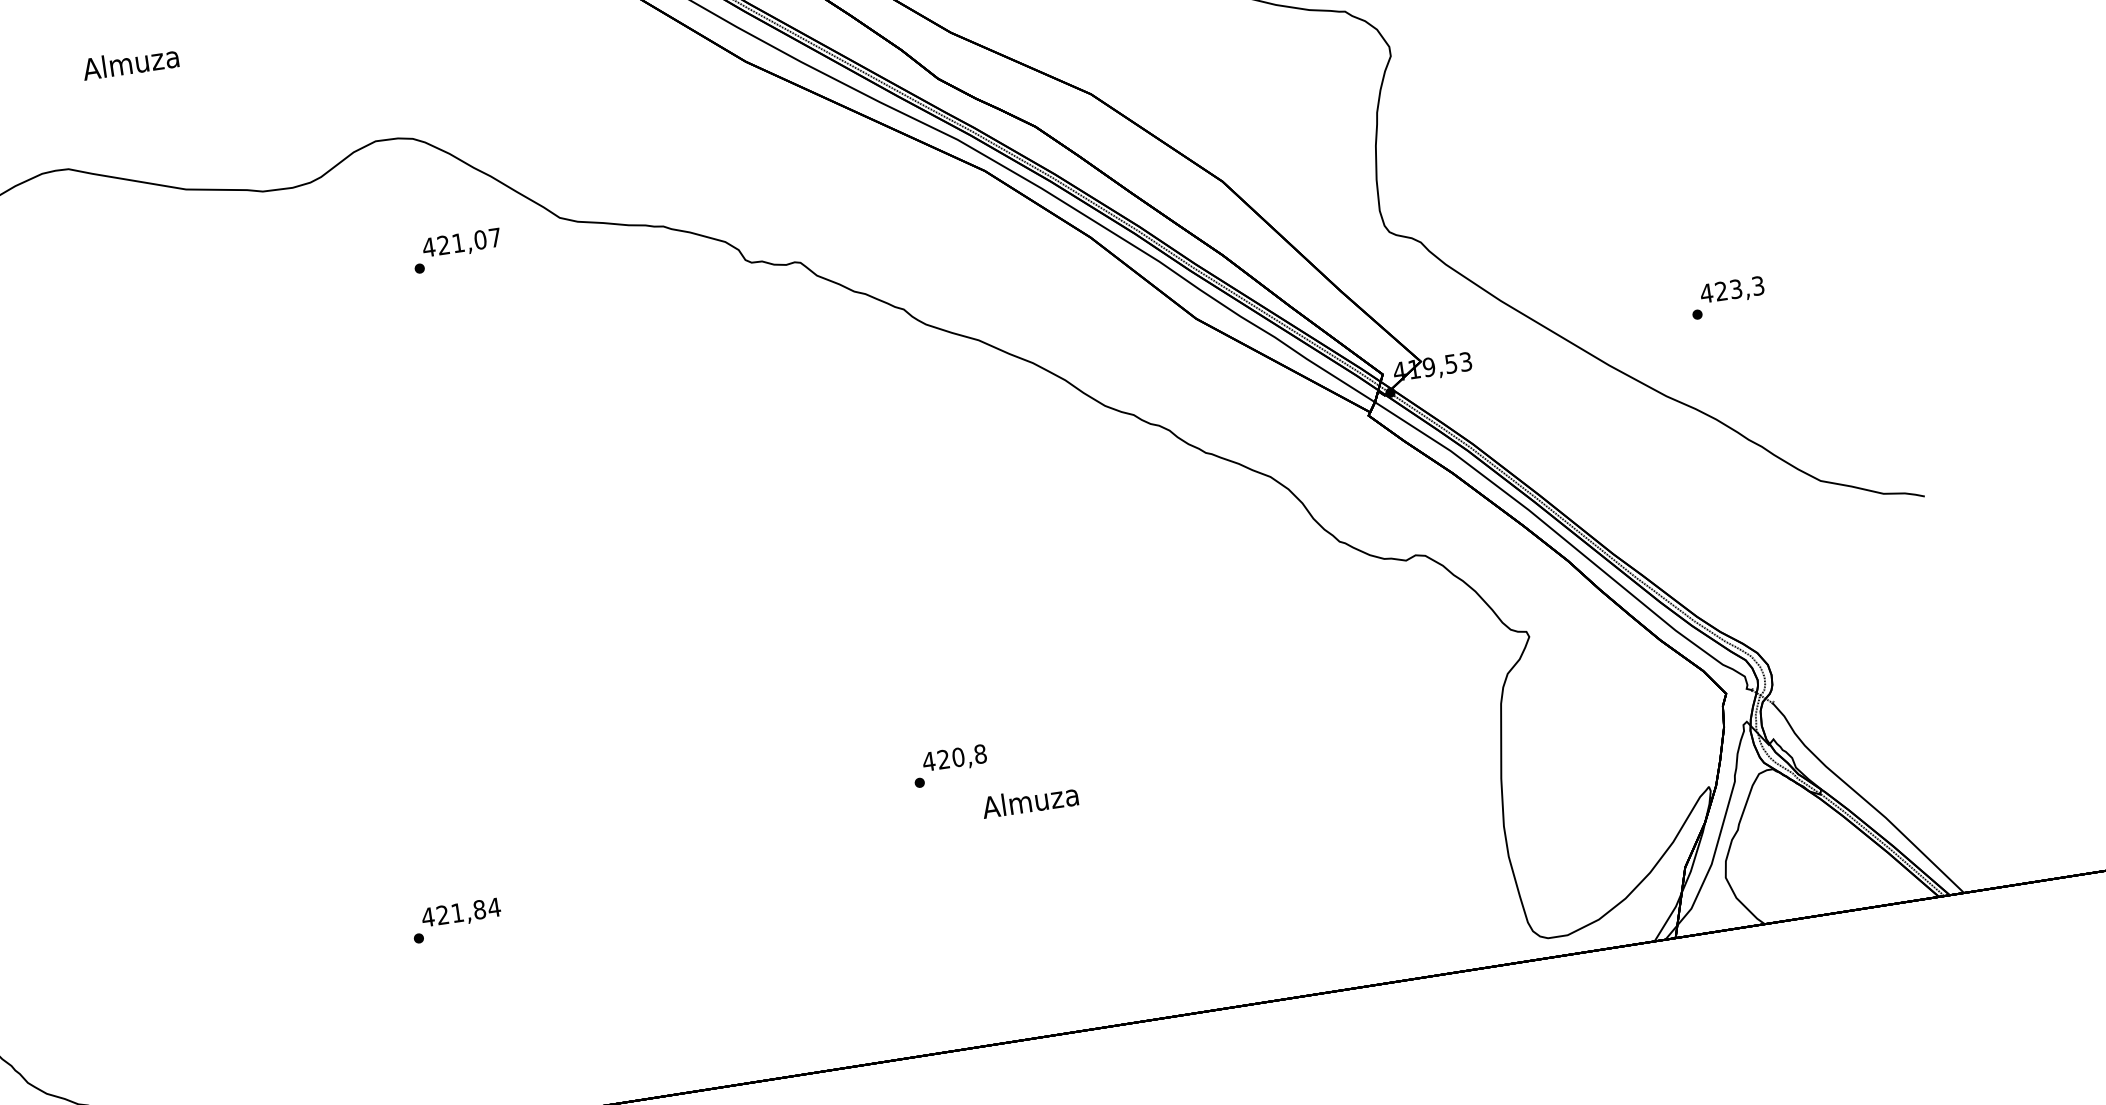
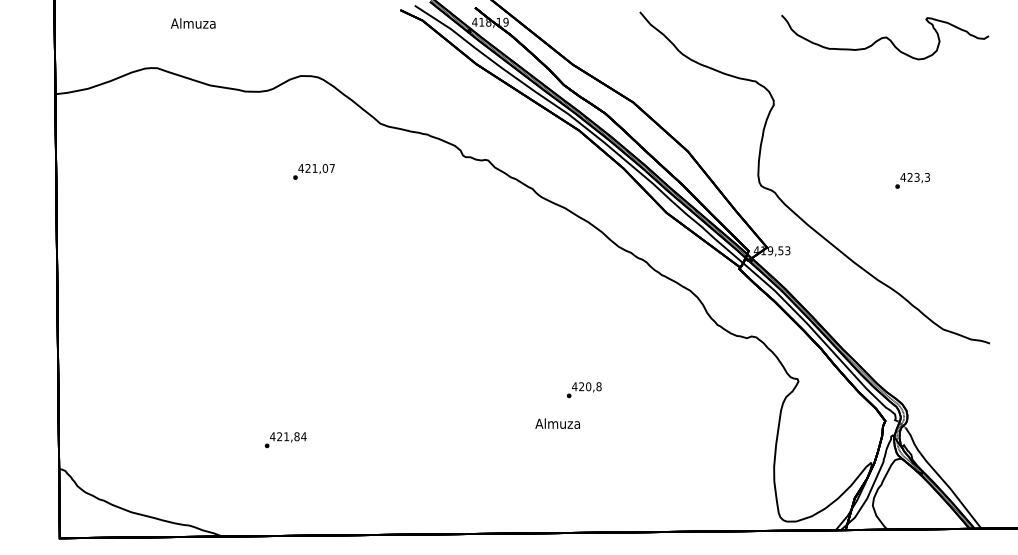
text: (456, 250) -> (313, 171), moved
text: (1727, 297) -> (912, 180), moved
text: (950, 766) -> (584, 390), moved

